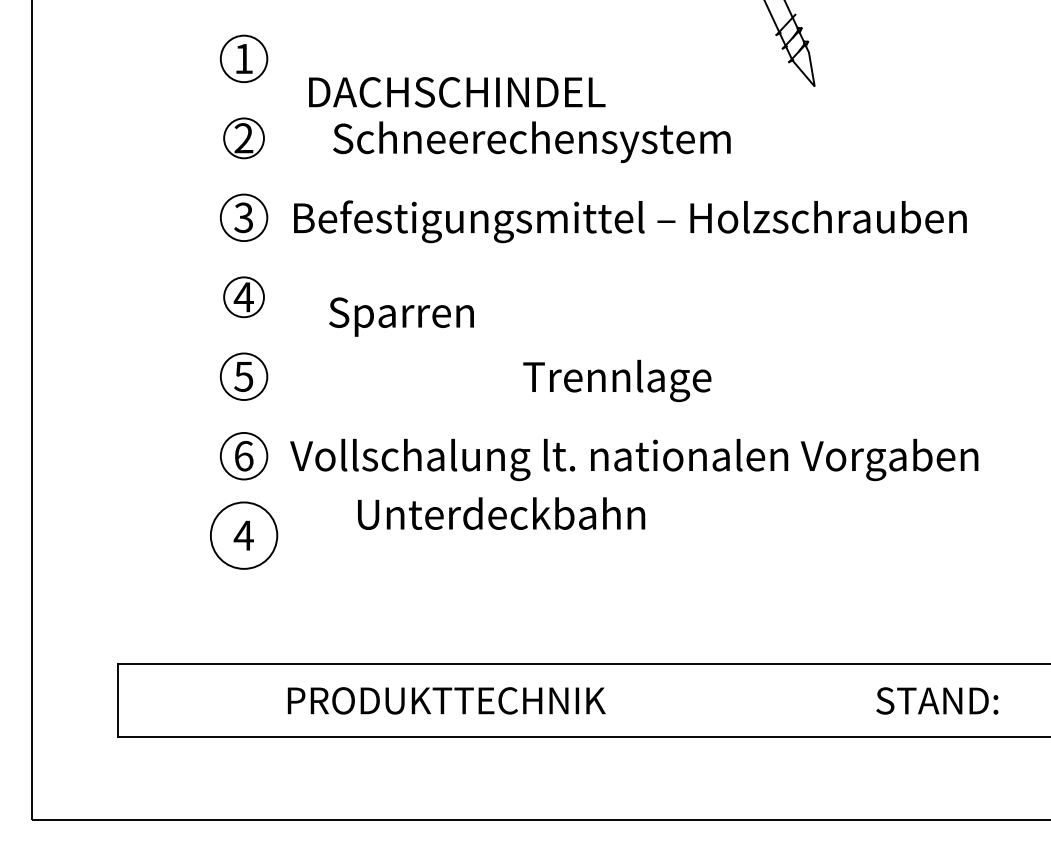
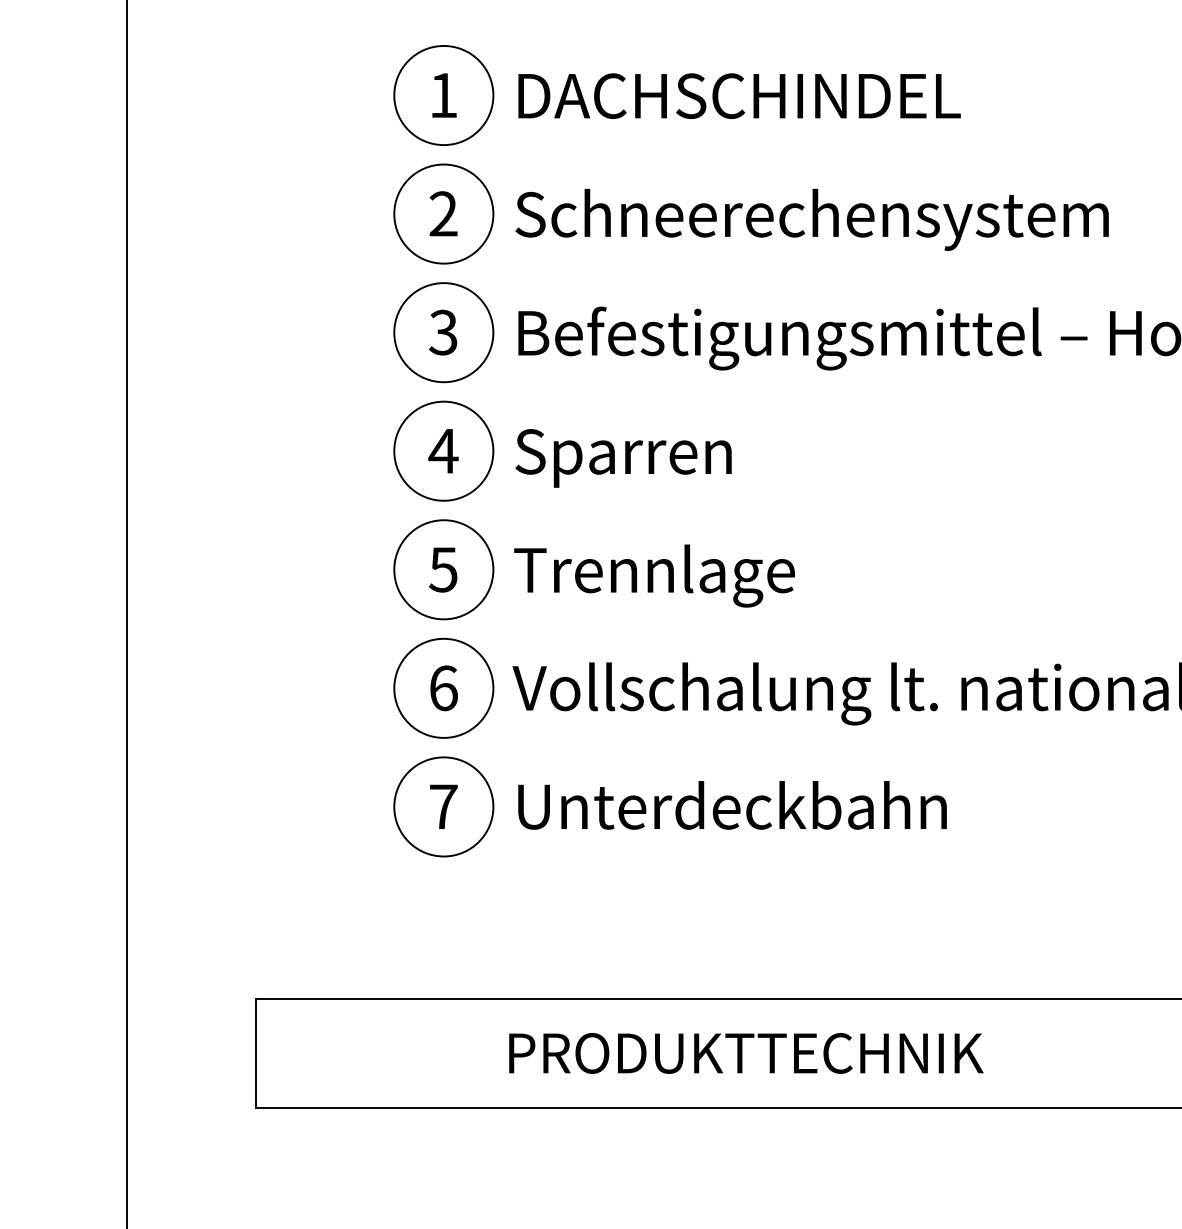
circle: (243, 58) -> (443, 94), size x1.43
text: (457, 92) -> (739, 96), moved
circle: (243, 138) -> (443, 214), size x1.67
text: (531, 141) -> (811, 218), moved
circle: (243, 217) -> (443, 332), size x1.43
circle: (243, 297) -> (443, 451), size x1.67
text: (401, 316) -> (623, 457), moved
circle: (243, 376) -> (443, 569), size x1.43
text: (617, 380) -> (654, 575), moved
circle: (243, 456) -> (443, 688), size x1.43
text: (501, 513) -> (732, 805), moved
text: (243, 535) -> (443, 806), 4 -> 7

